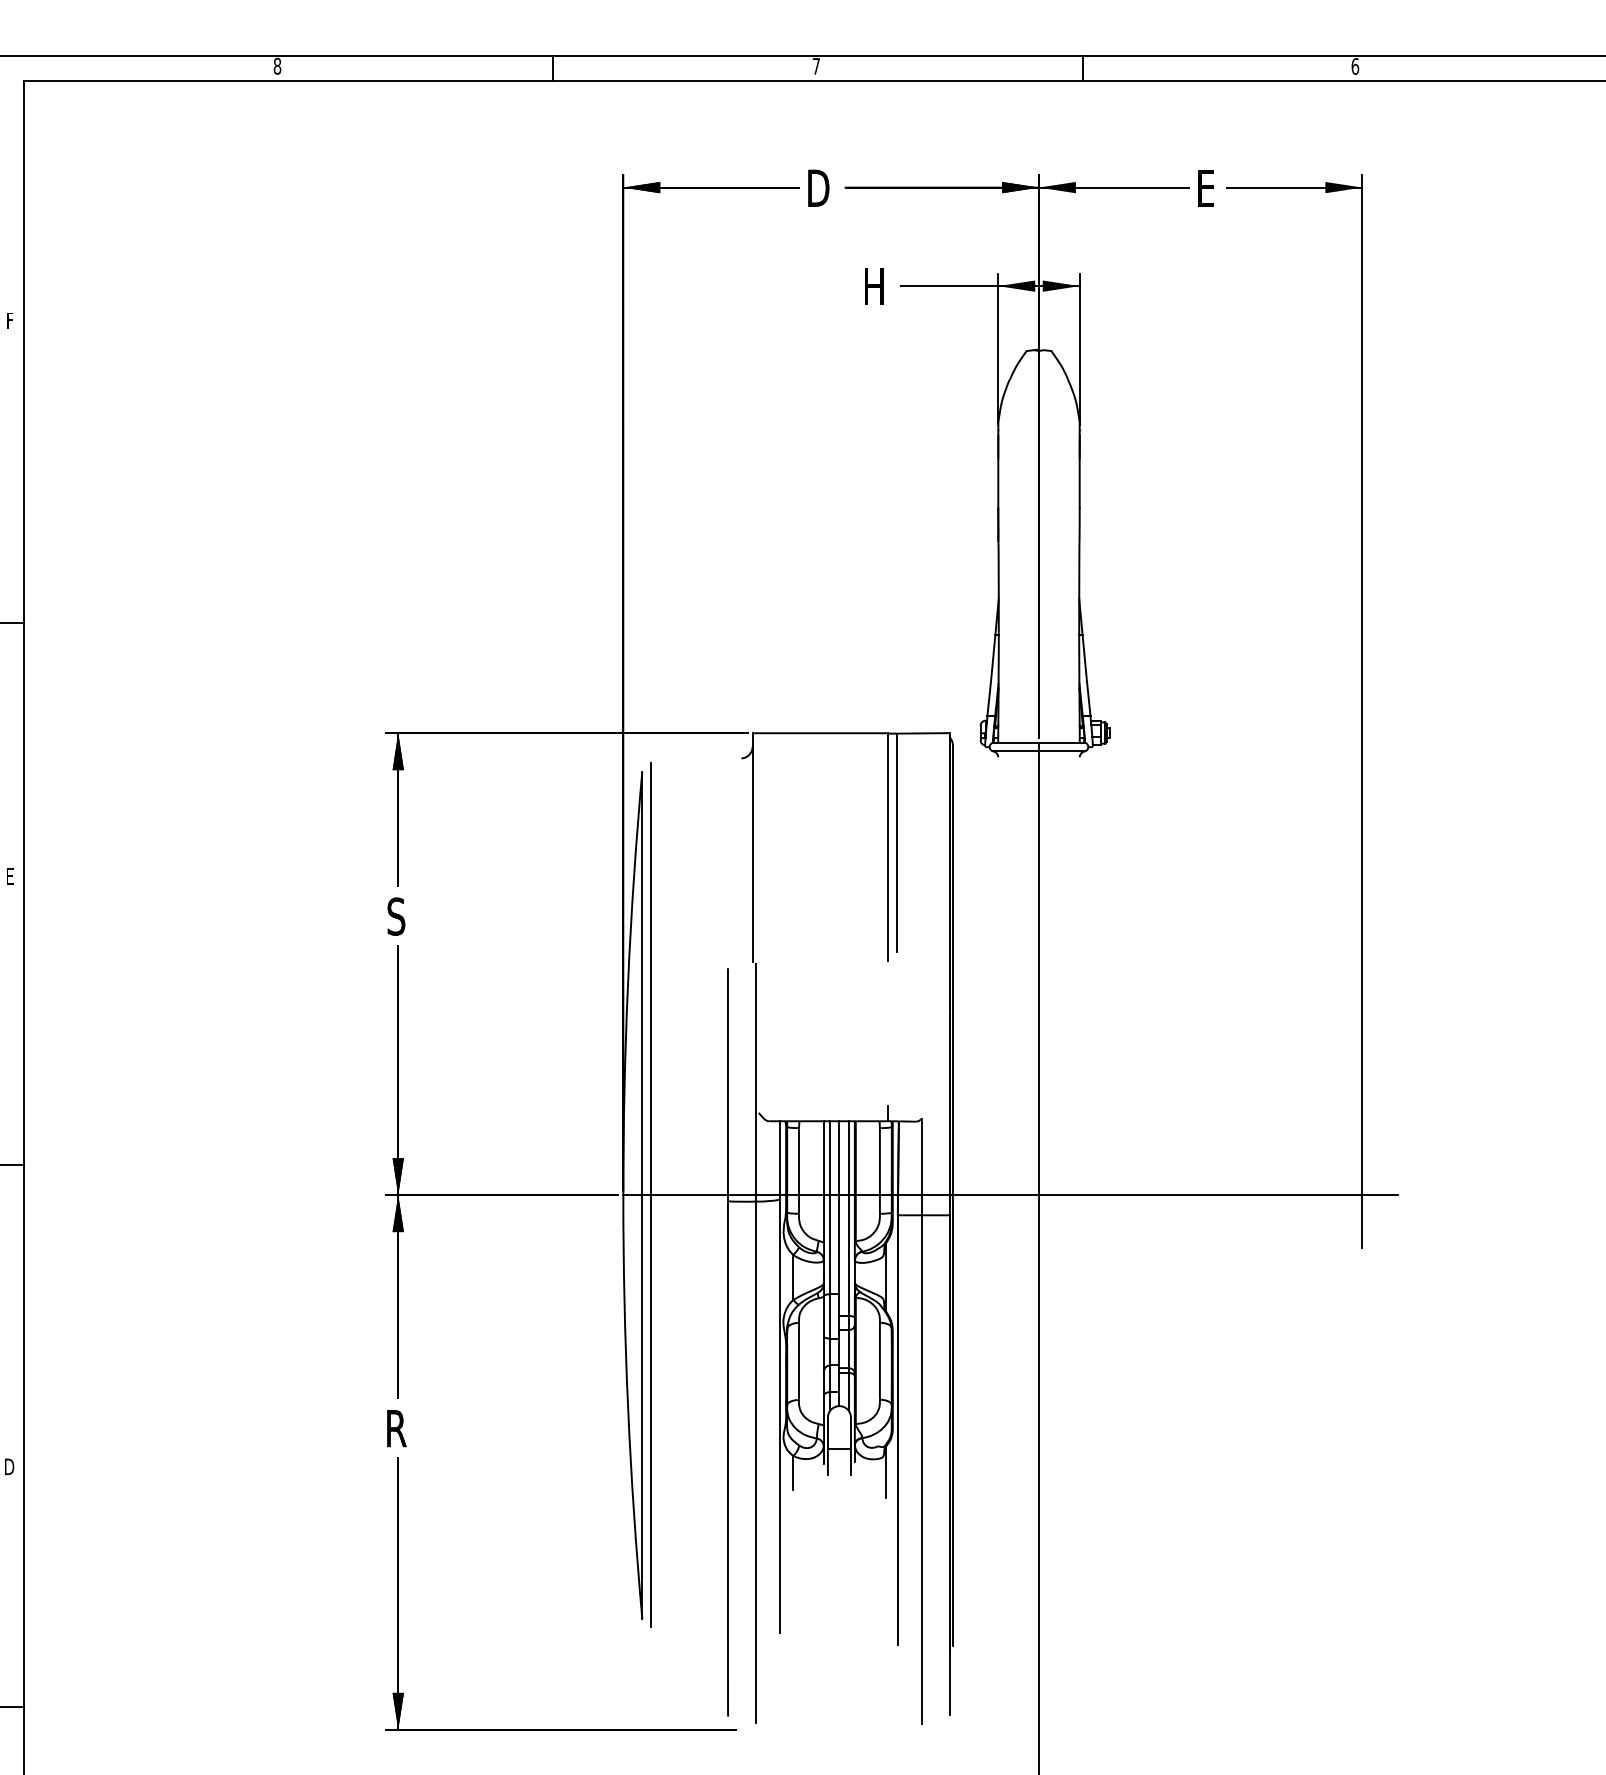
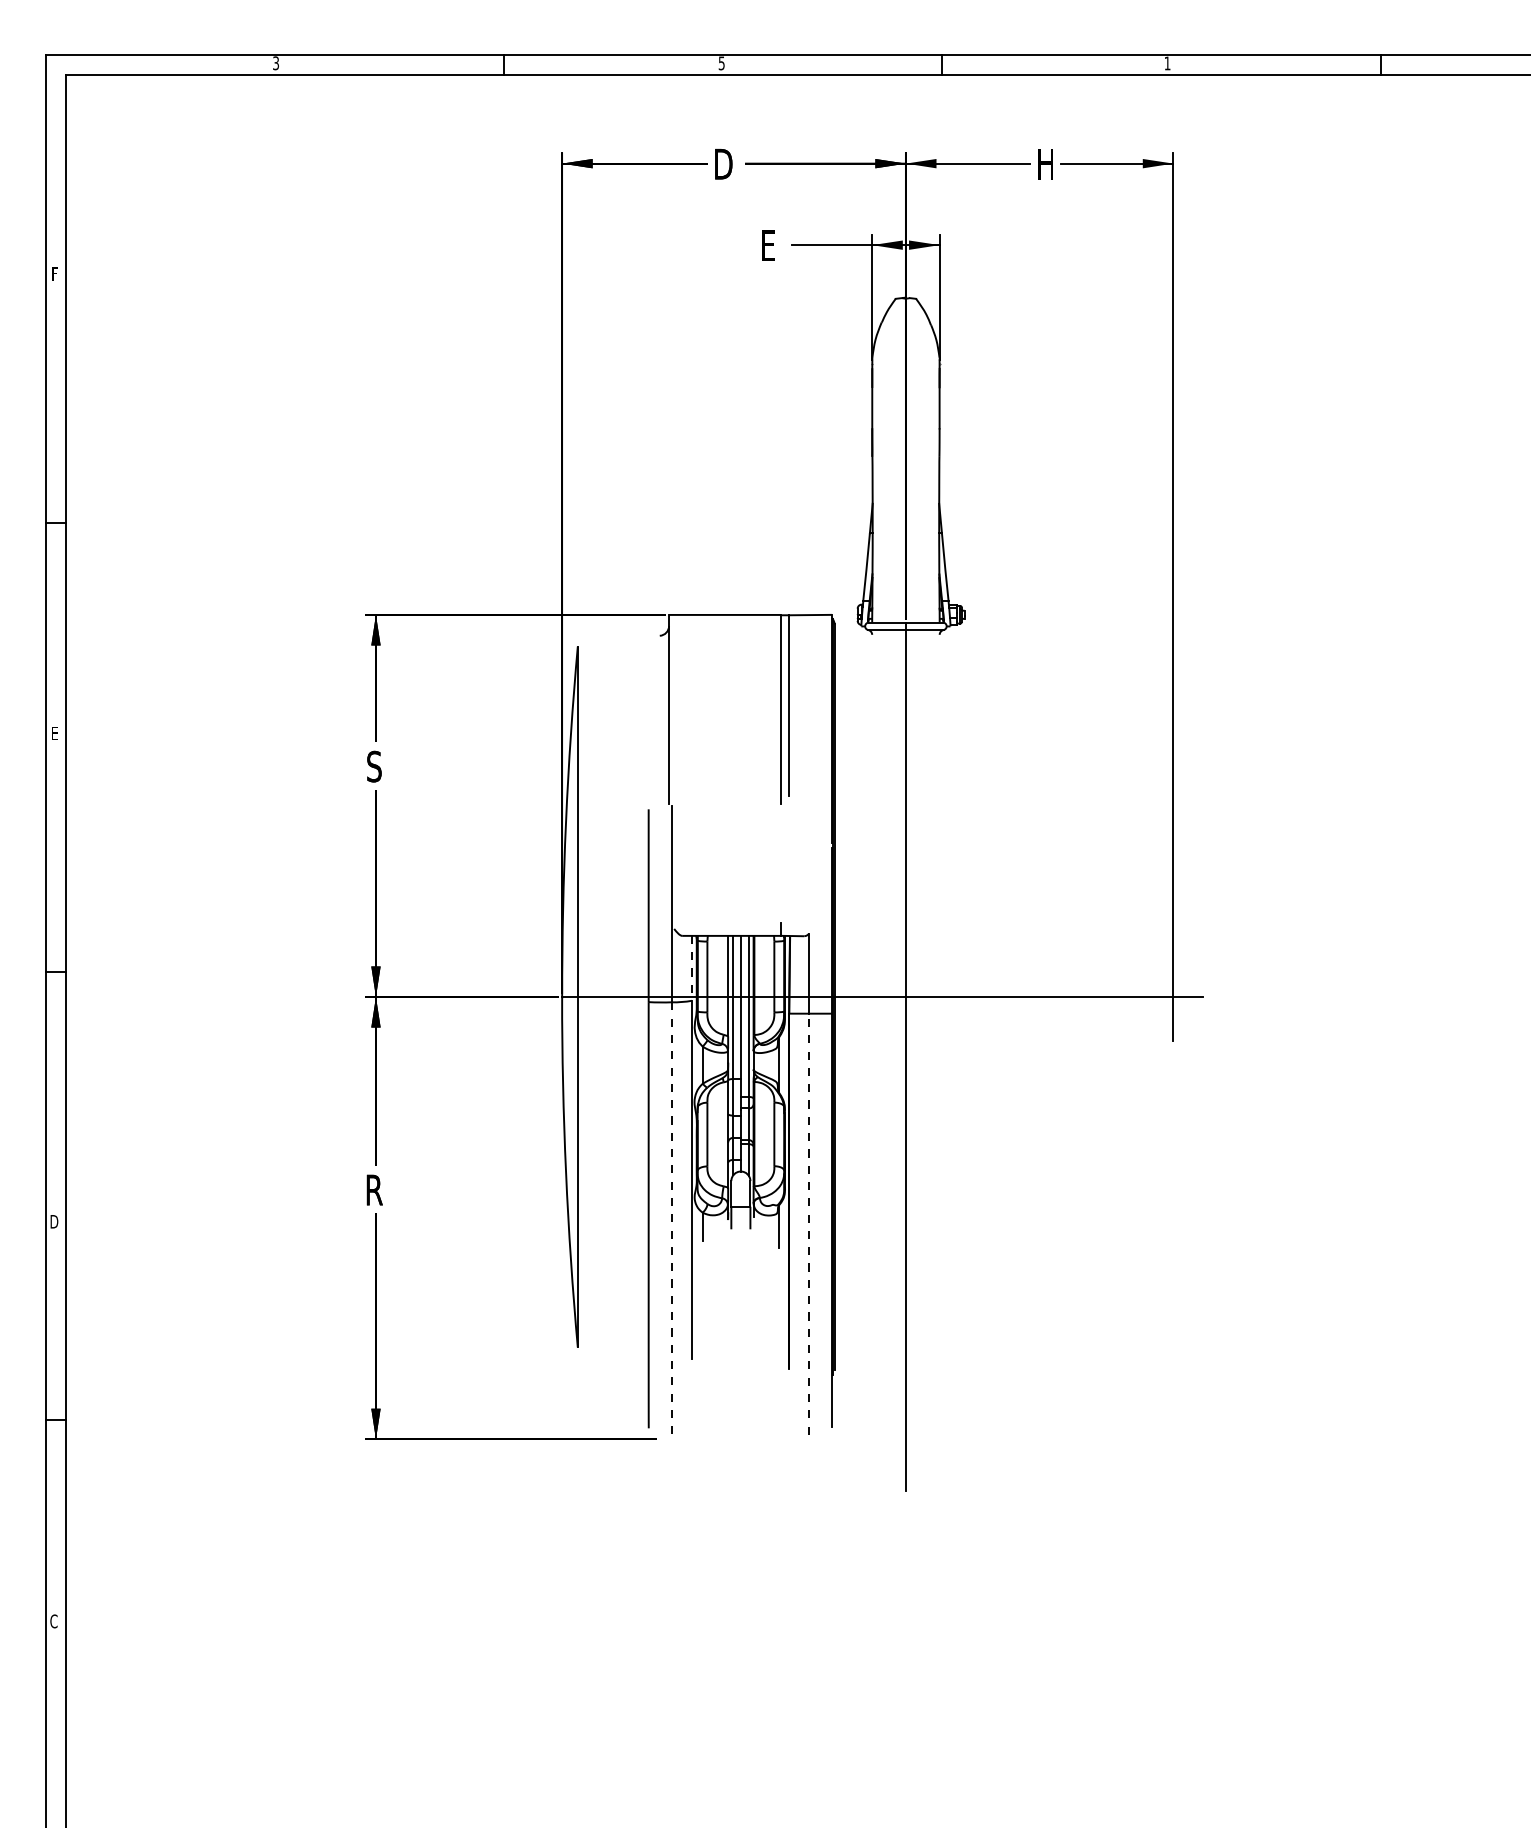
text: (278, 66) -> (276, 63), 8 -> 3
text: (816, 66) -> (721, 63), 7 -> 5
text: (1355, 66) -> (1167, 63), 6 -> 1
text: (1208, 188) -> (1046, 164), E -> H
text: (875, 286) -> (770, 245), H -> E
line: (779, 1160) -> (691, 968), solid -> dashed
line: (650, 1194) -> (584, 996), removed
line: (755, 1462) -> (671, 1218), solid -> dashed
line: (921, 1468) -> (808, 1223), solid -> dashed

